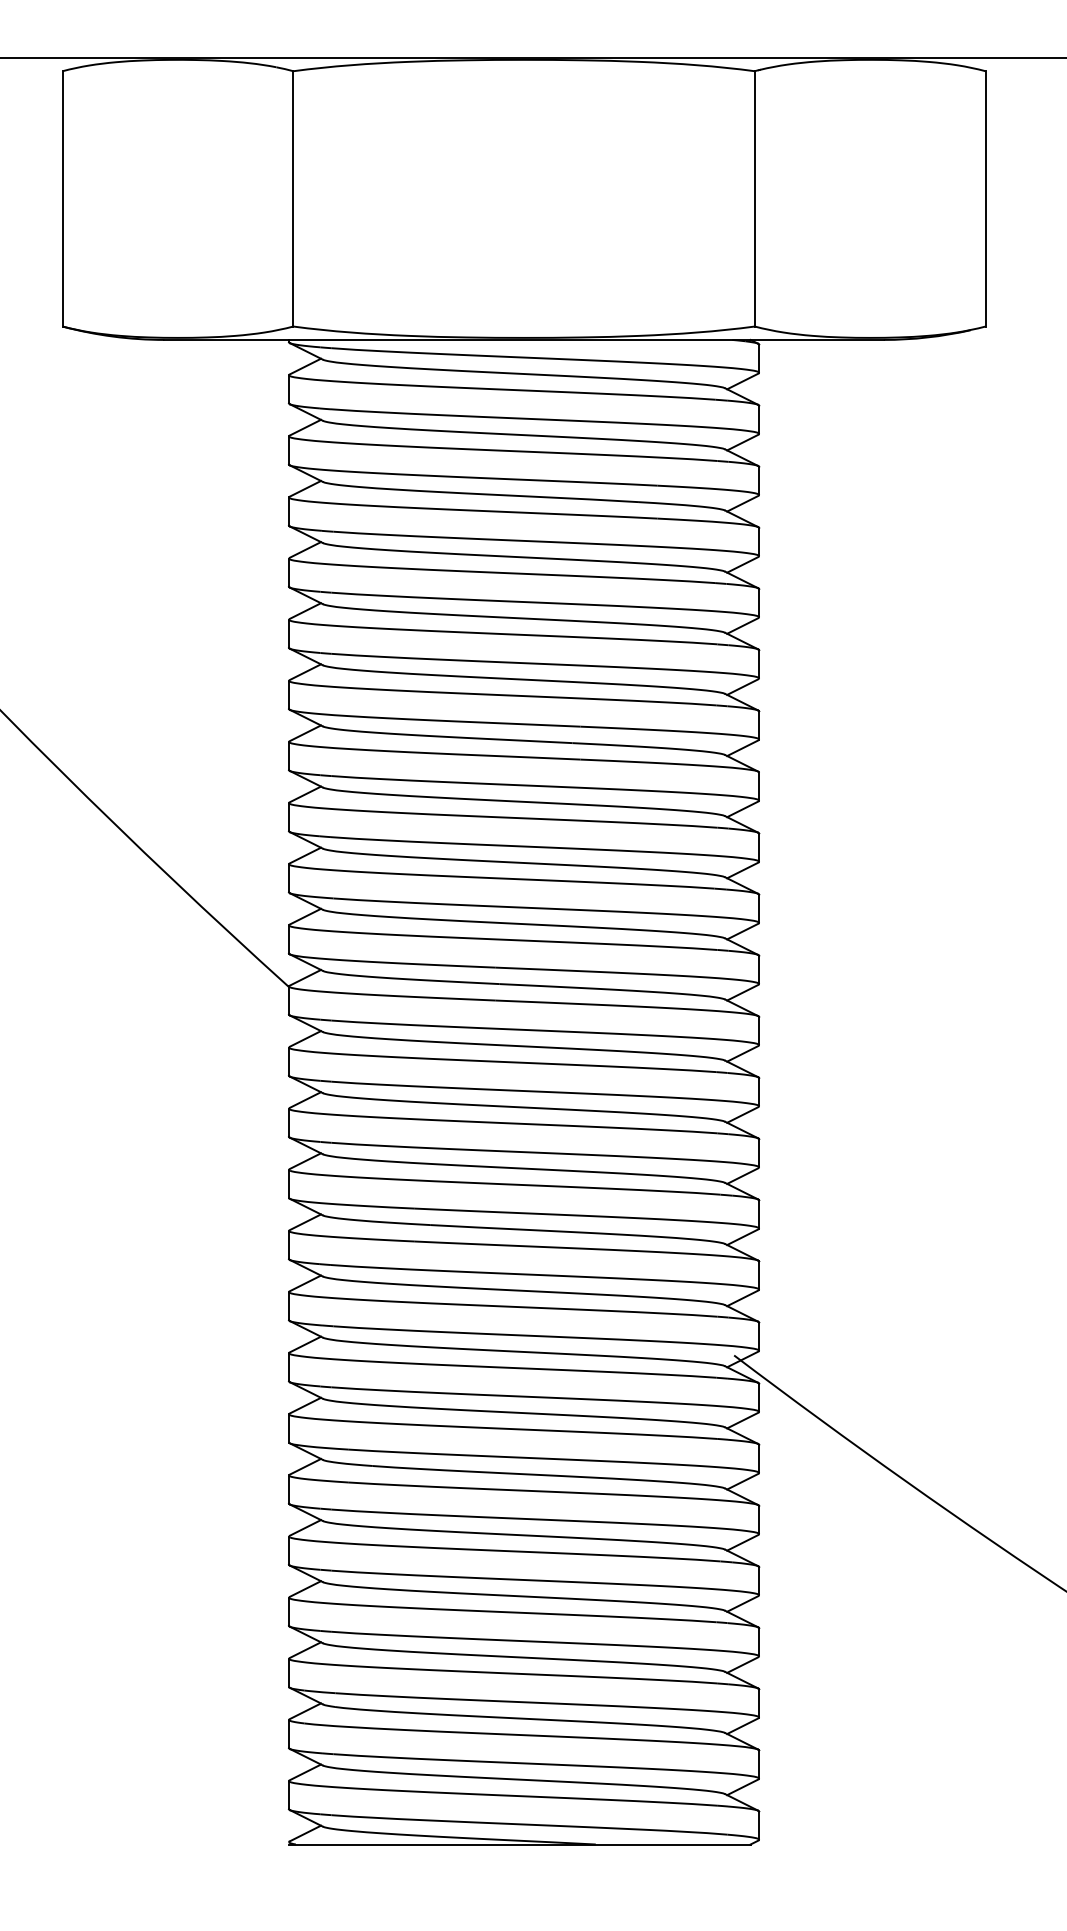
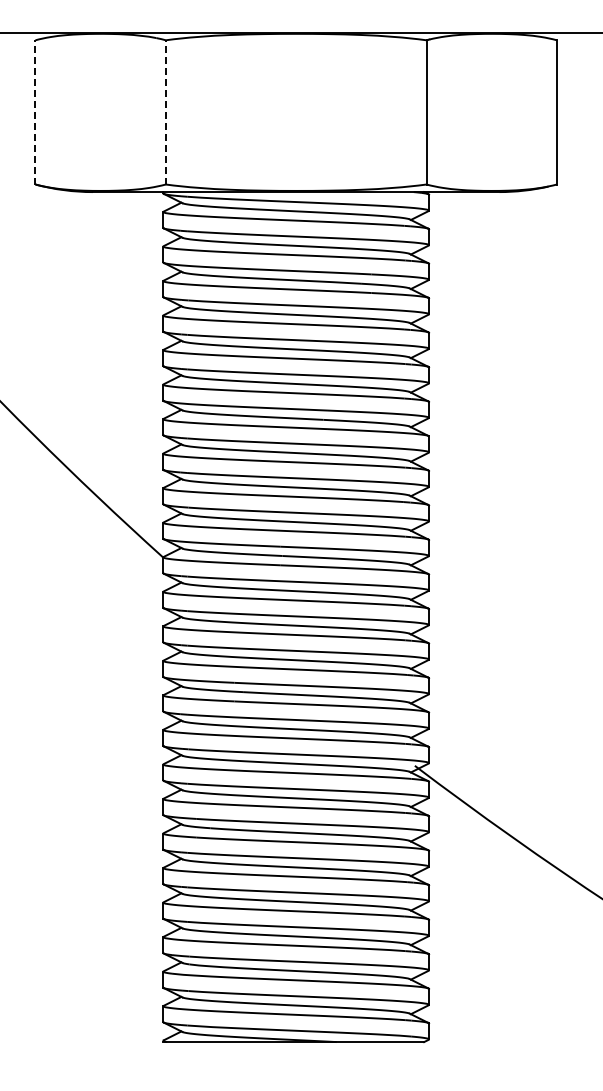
line: (62, 197) -> (35, 111), solid -> dashed
line: (292, 197) -> (165, 111), solid -> dashed

